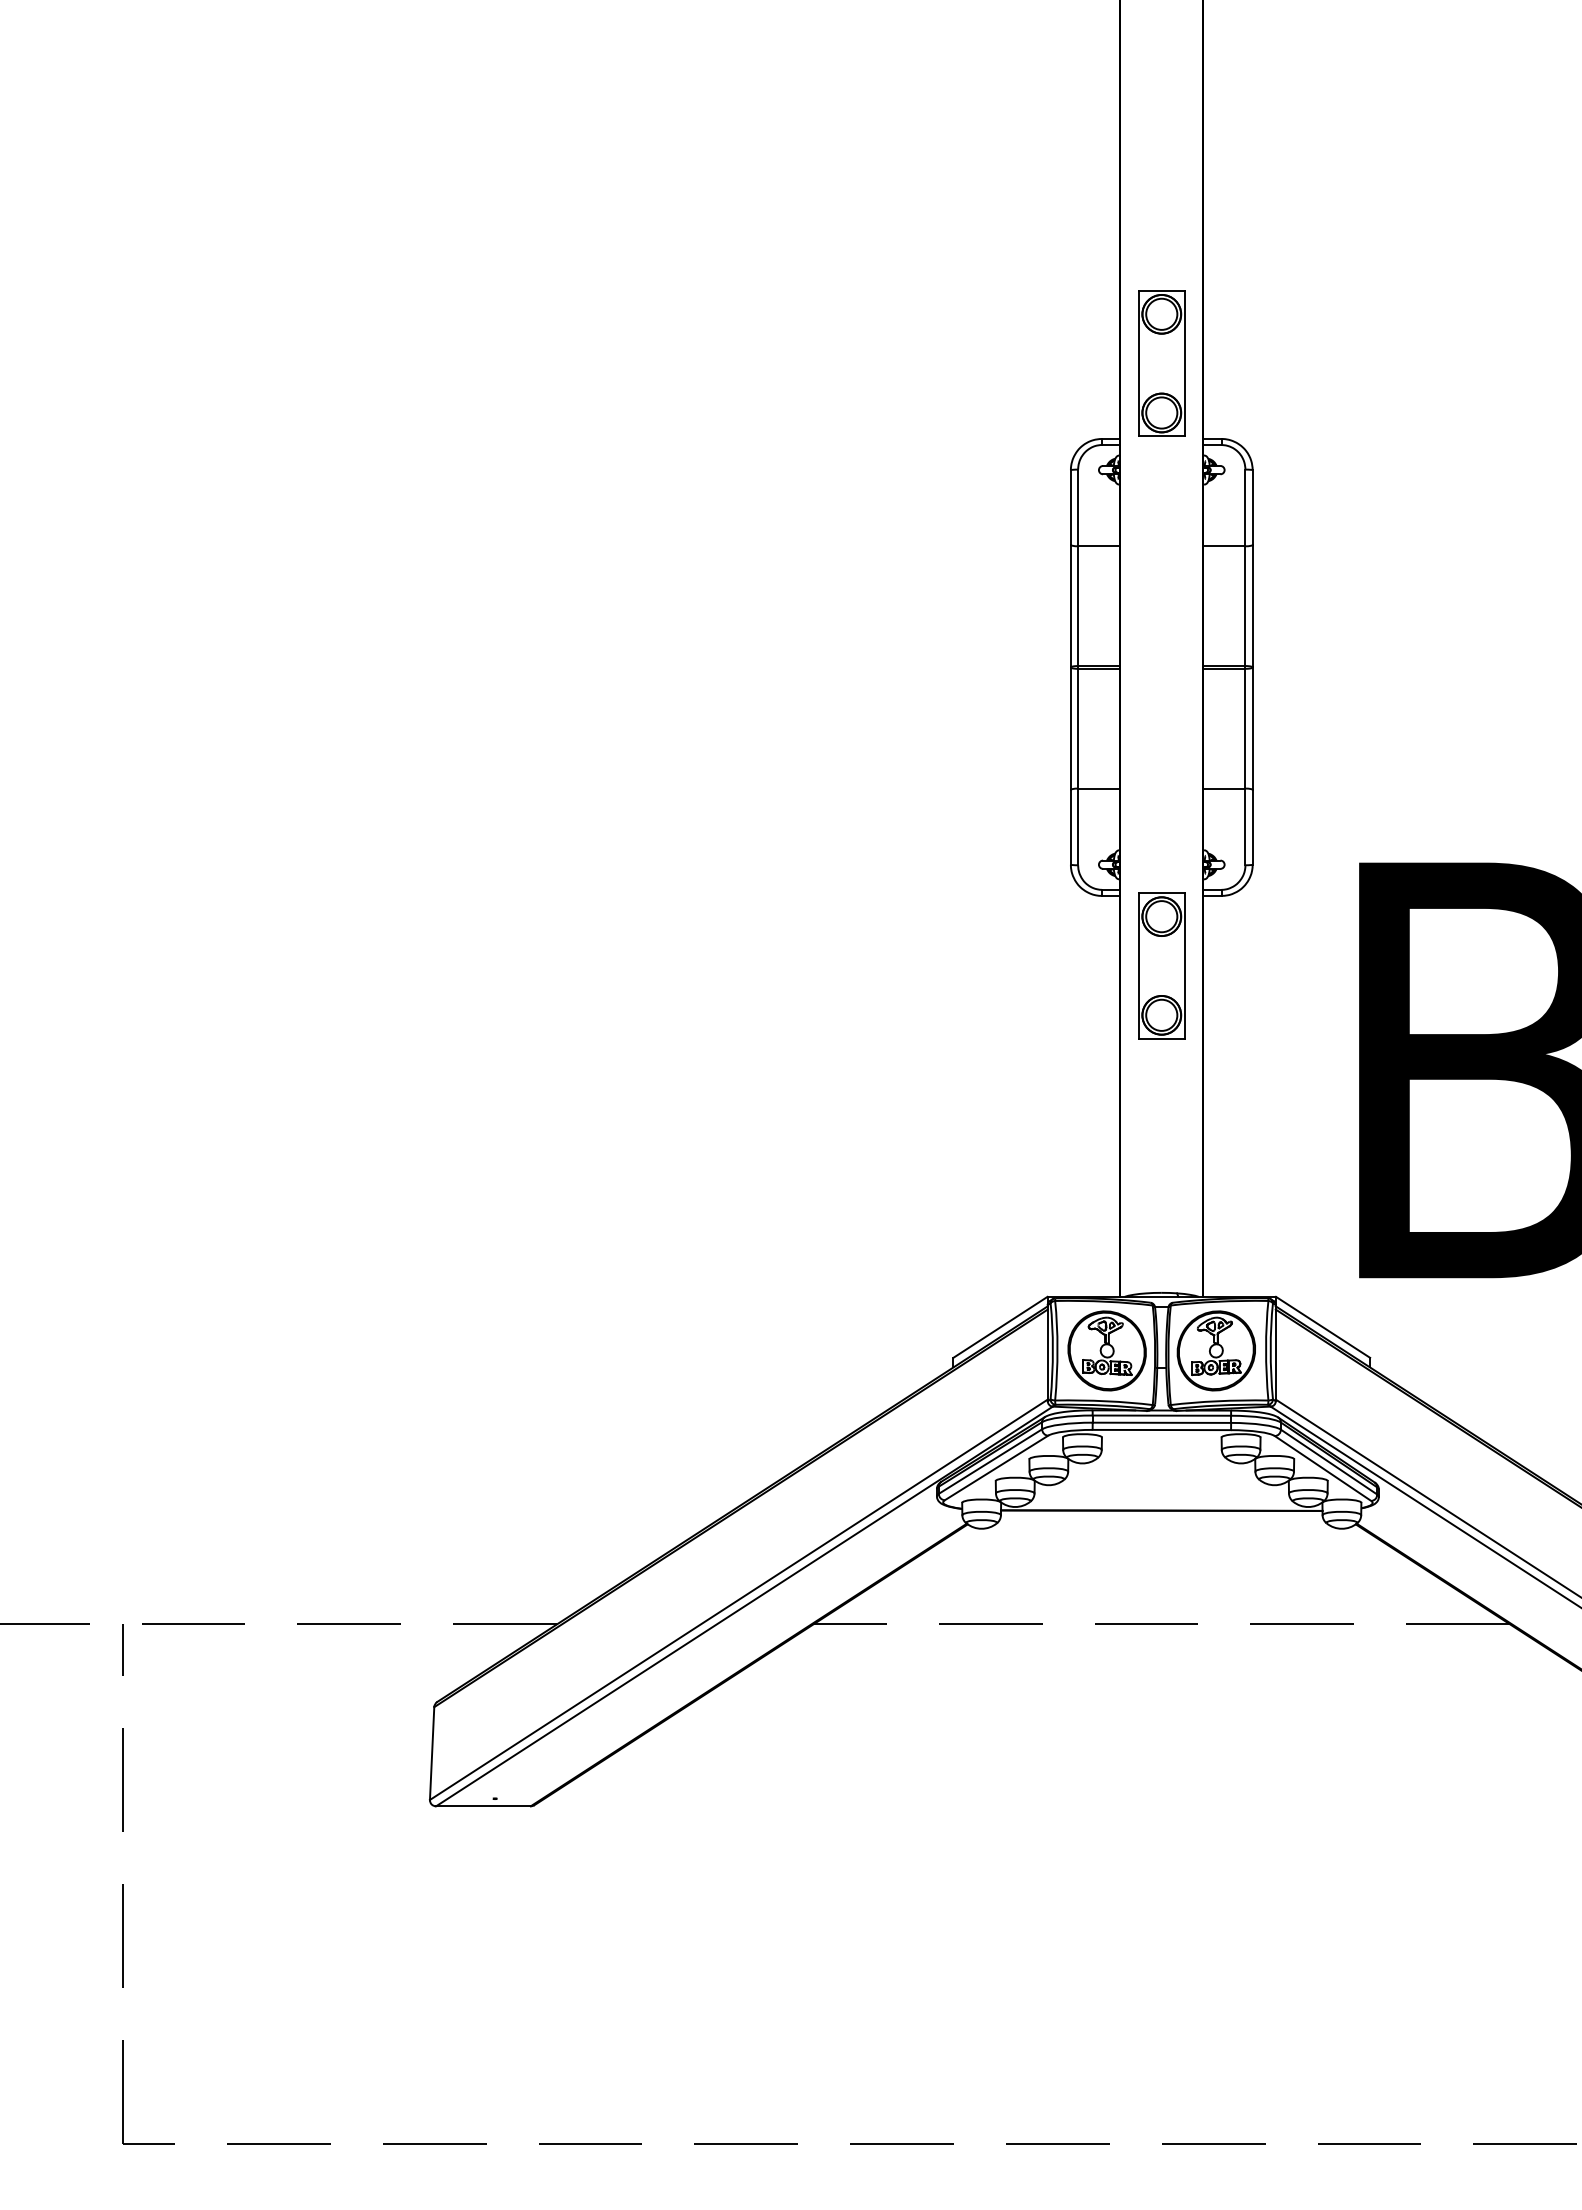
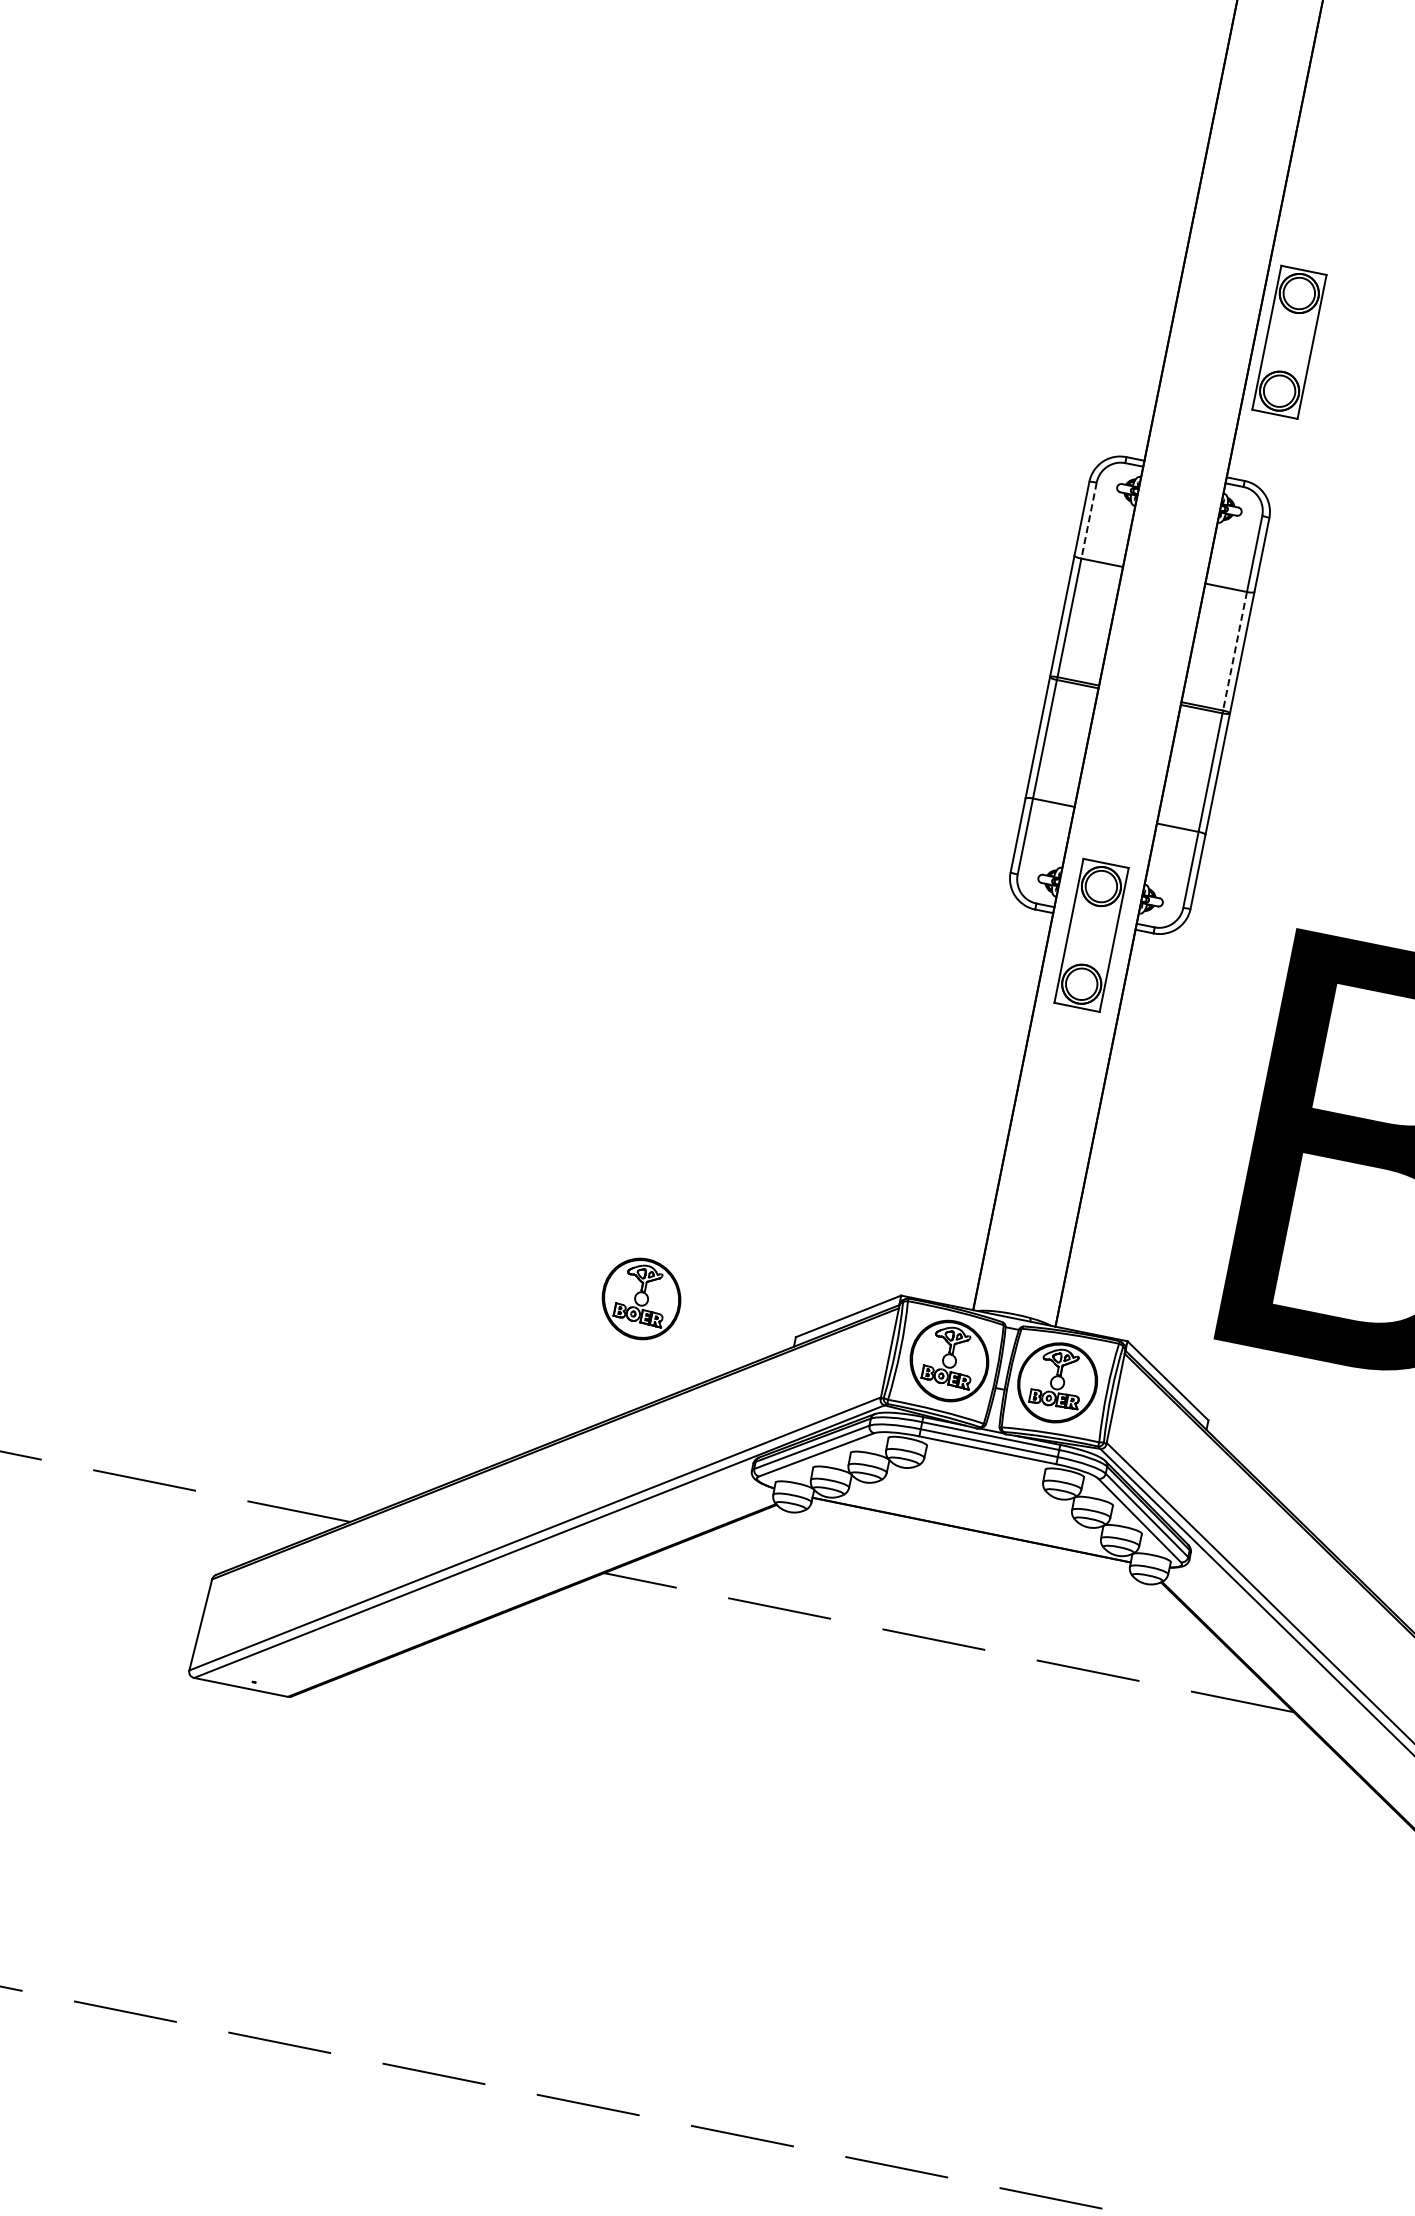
part: (1161, 363) -> (1289, 342), moved
line: (1078, 508) -> (1089, 521), solid -> dashed
line: (1245, 606) -> (1235, 651), solid -> dashed
part: (1161, 965) -> (1091, 934), moved
part: (795, 1350) -> (640, 1298), added

